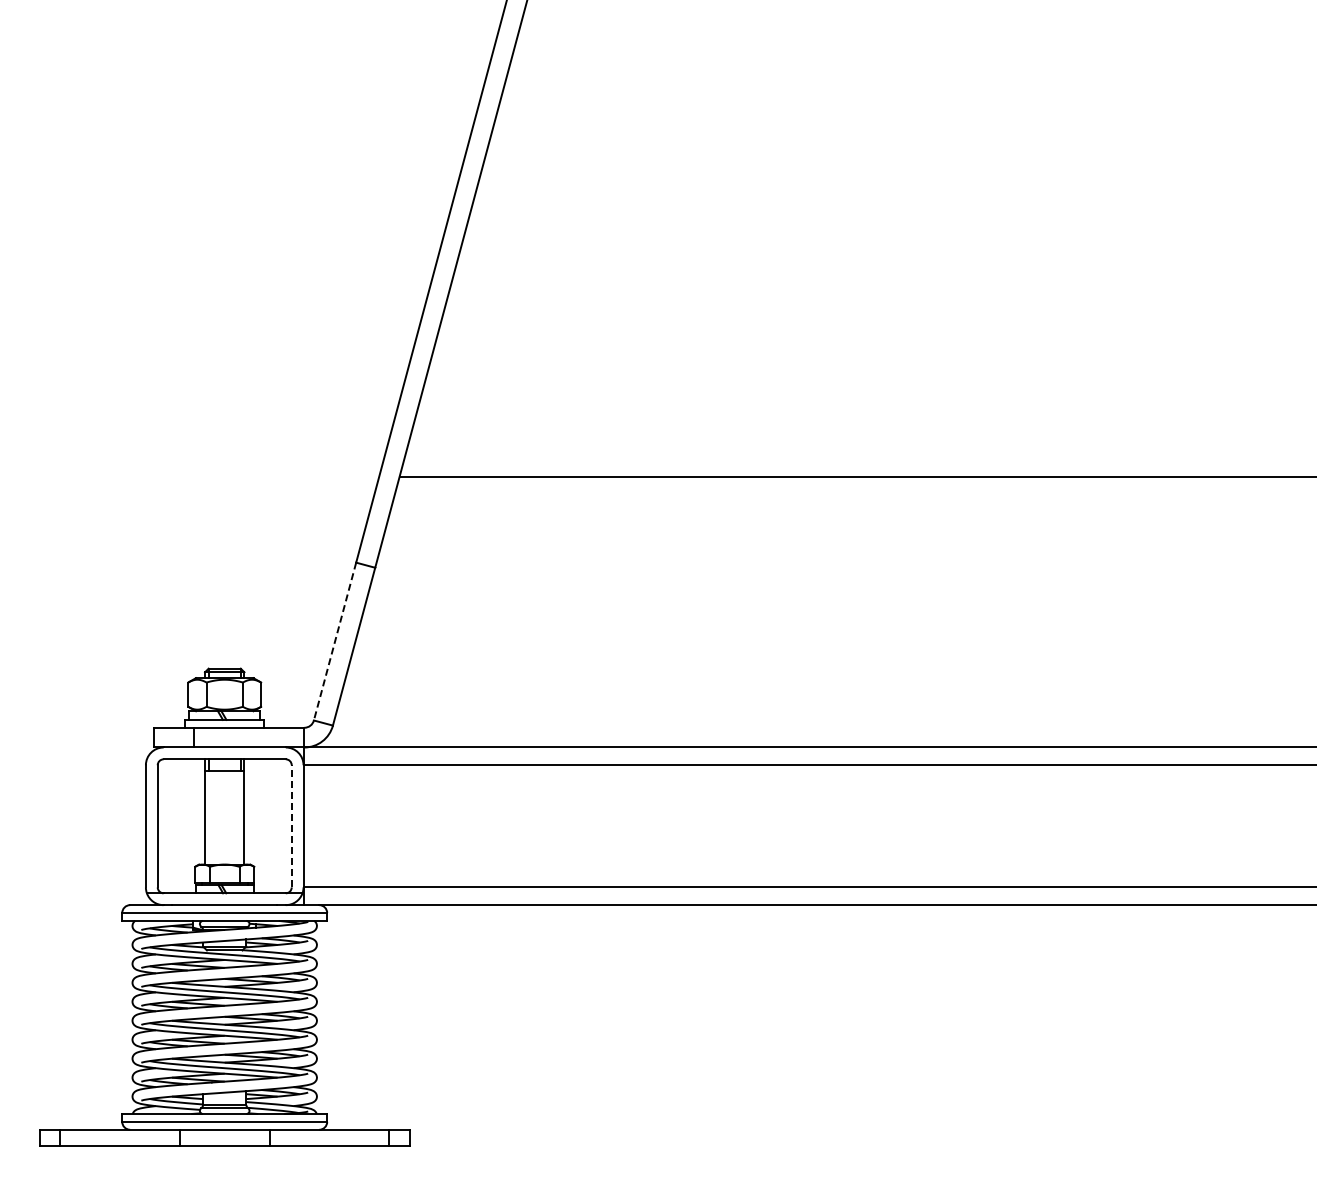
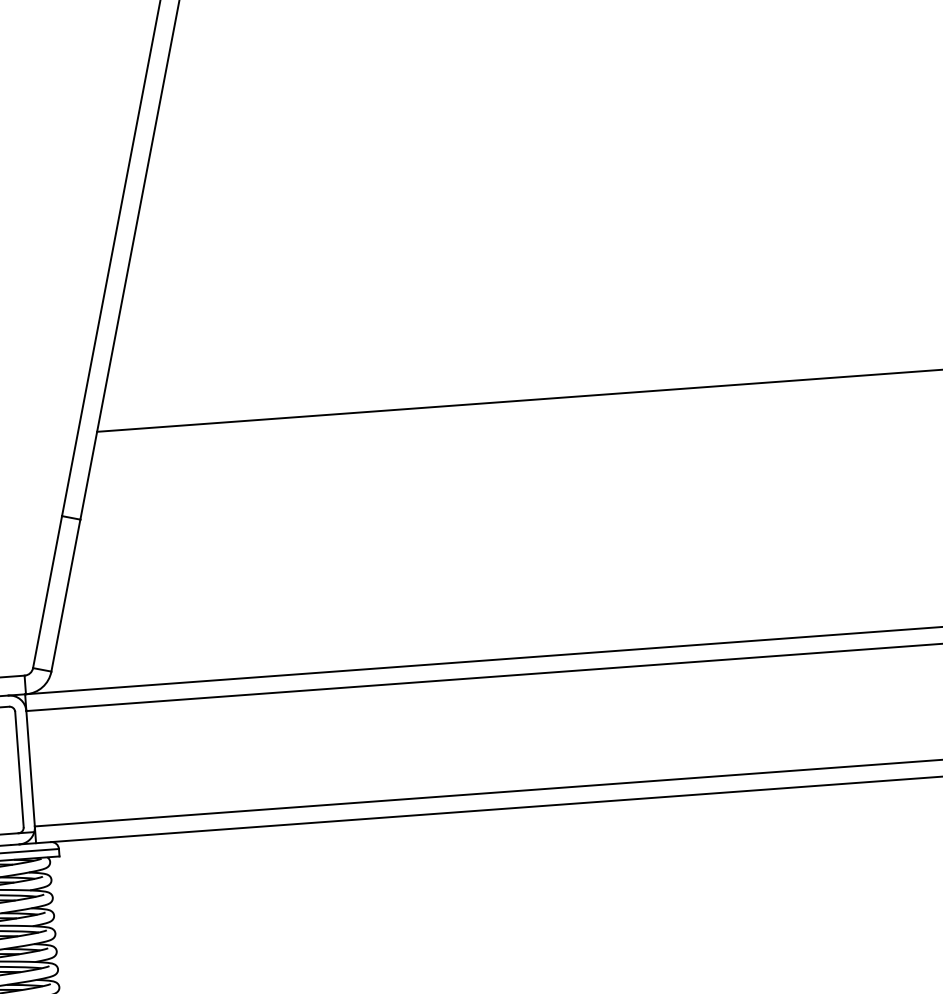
line: (335, 641) -> (47, 592), dashed -> solid
line: (291, 825) -> (19, 768), dashed -> solid

